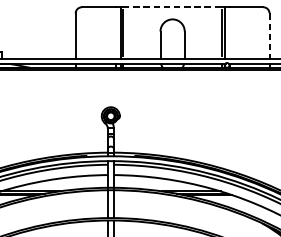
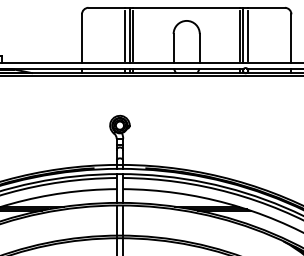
line: (172, 7) -> (186, 7), dashed -> solid
line: (115, 32) -> (125, 35), added
line: (229, 32) -> (248, 35), added
line: (269, 35) -> (291, 38), dashed -> solid

